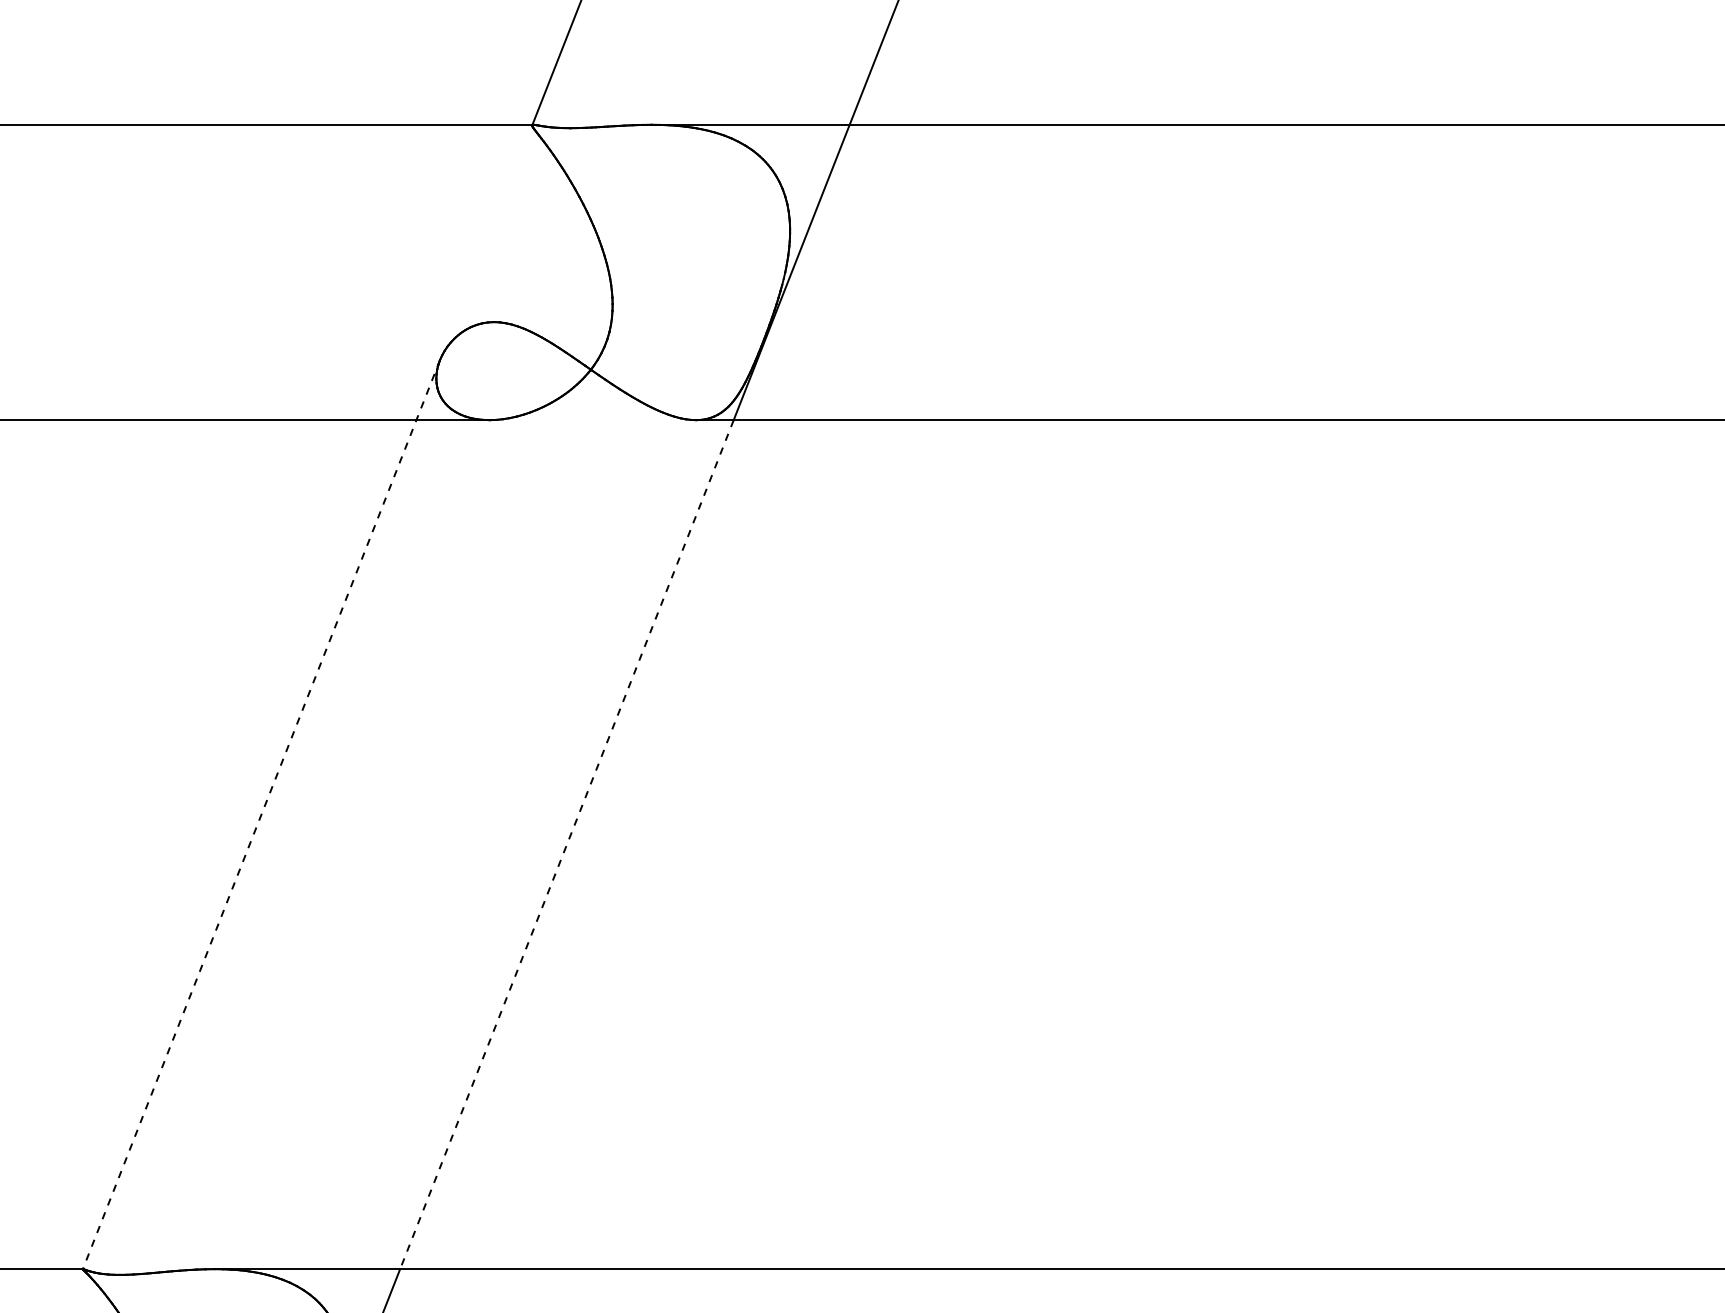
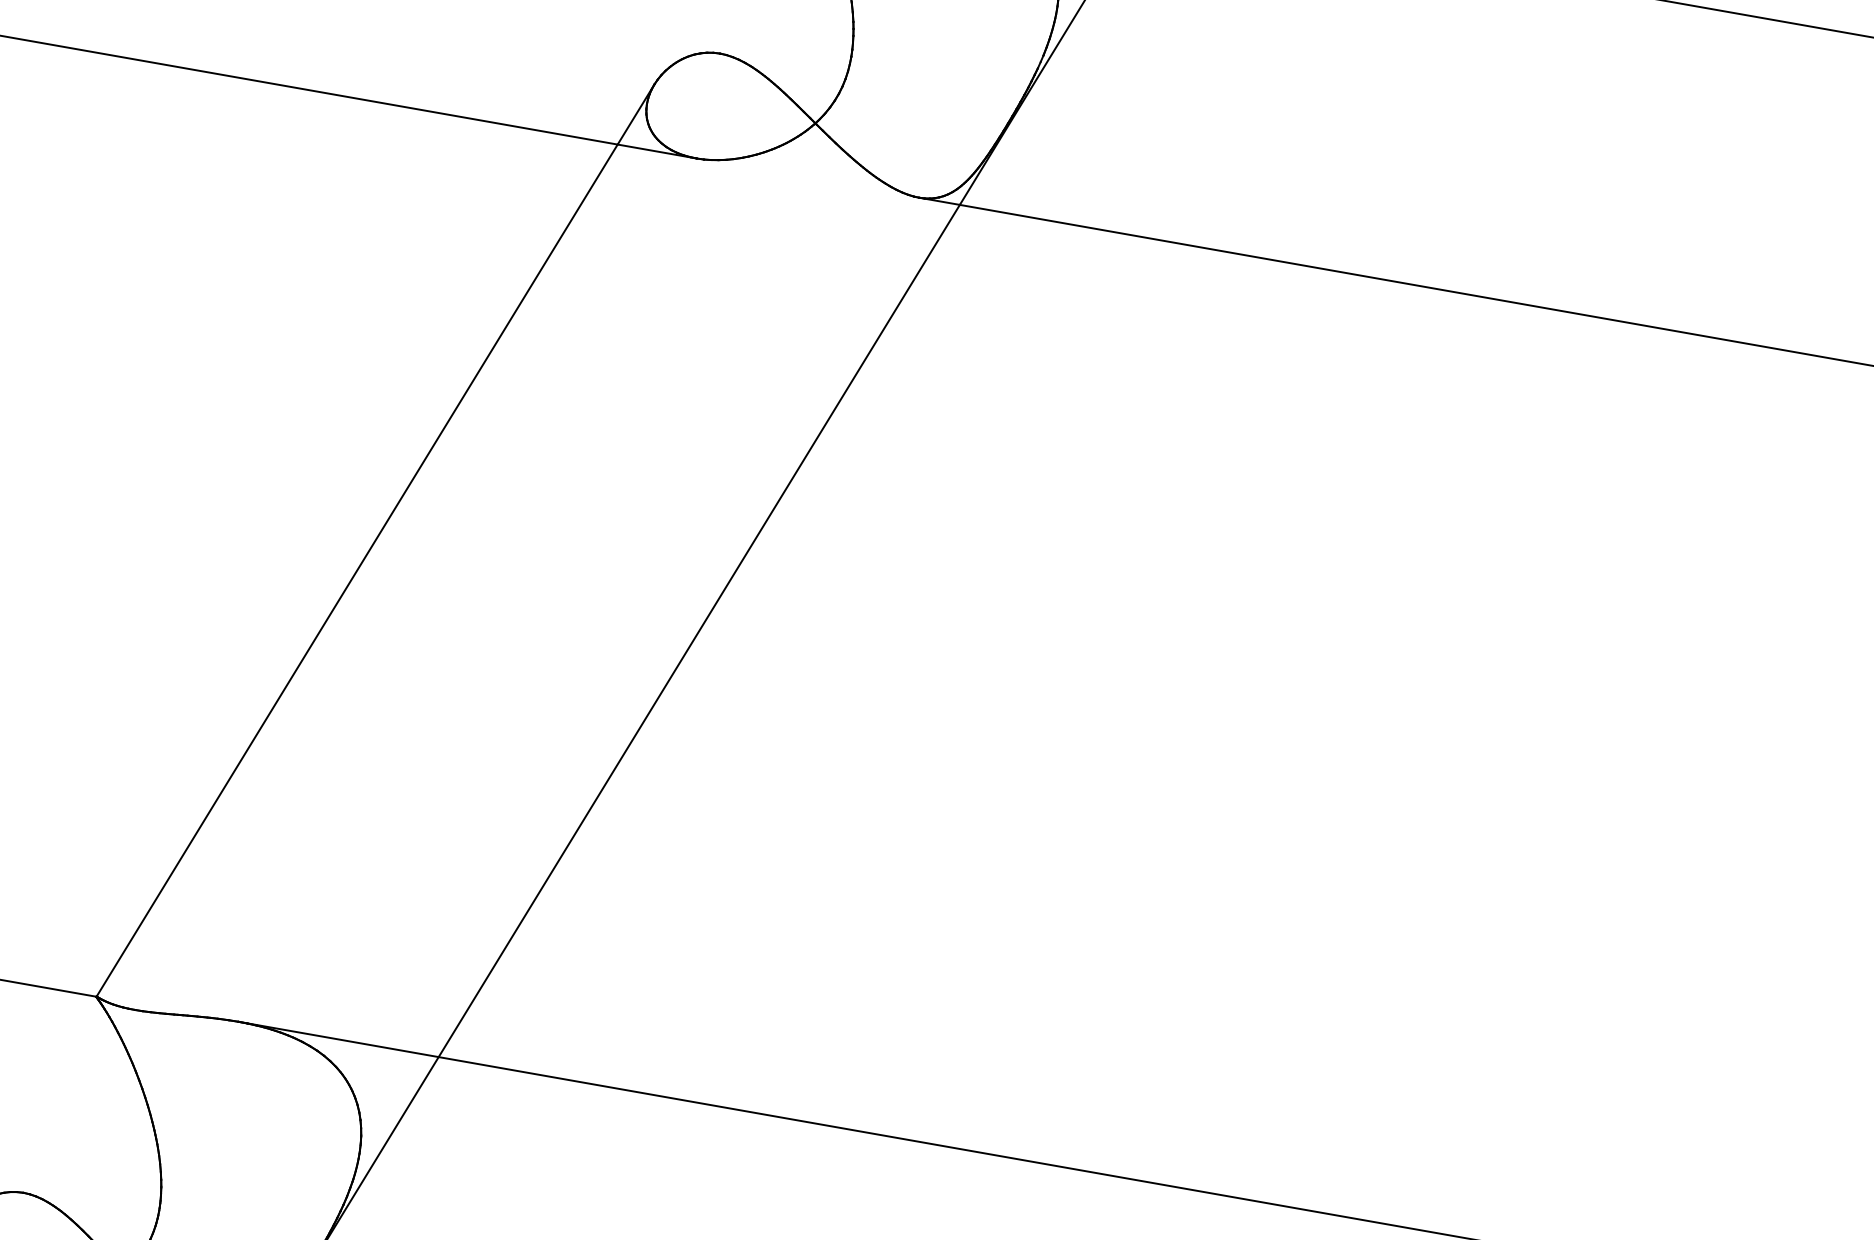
line: (261, 815) -> (375, 541), dashed -> solid
line: (566, 845) -> (698, 631), dashed -> solid

